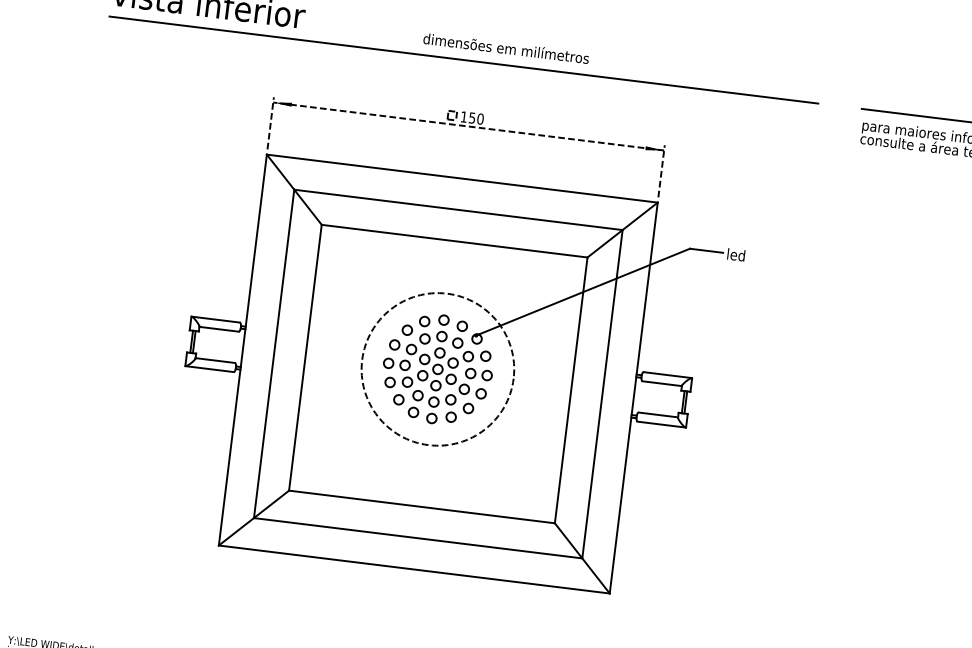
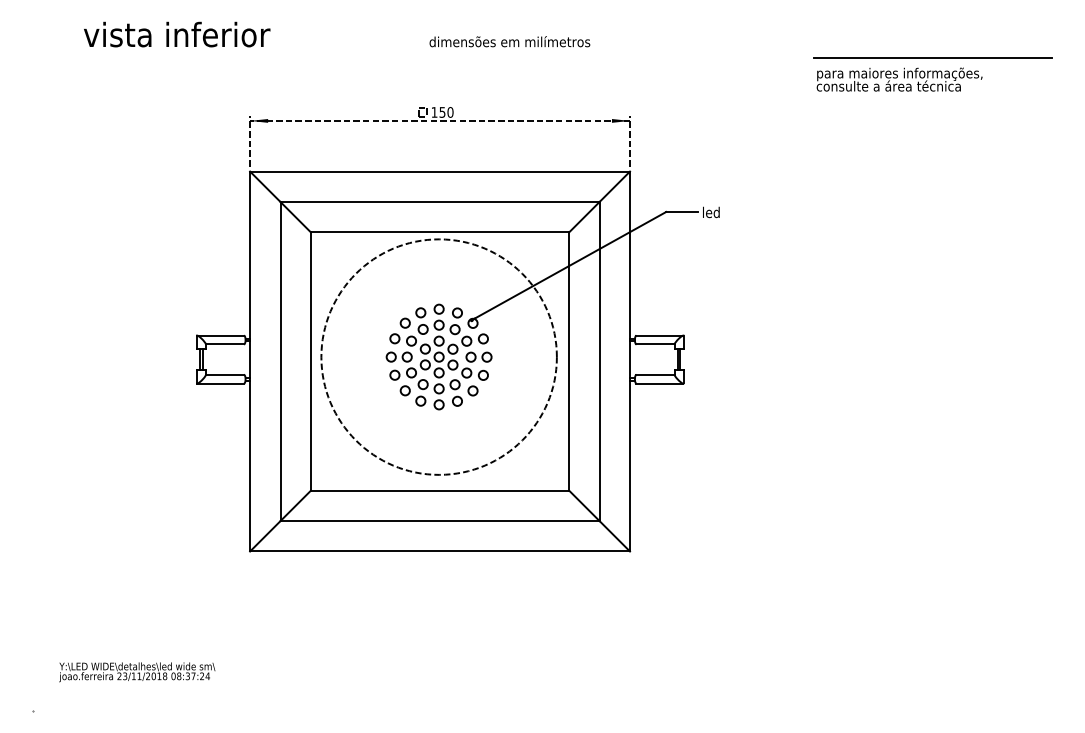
text: (505, 48) -> (509, 41), moved
line: (463, 59) -> (427, 57), removed
circle: (437, 368) -> (438, 356), size x1.6

